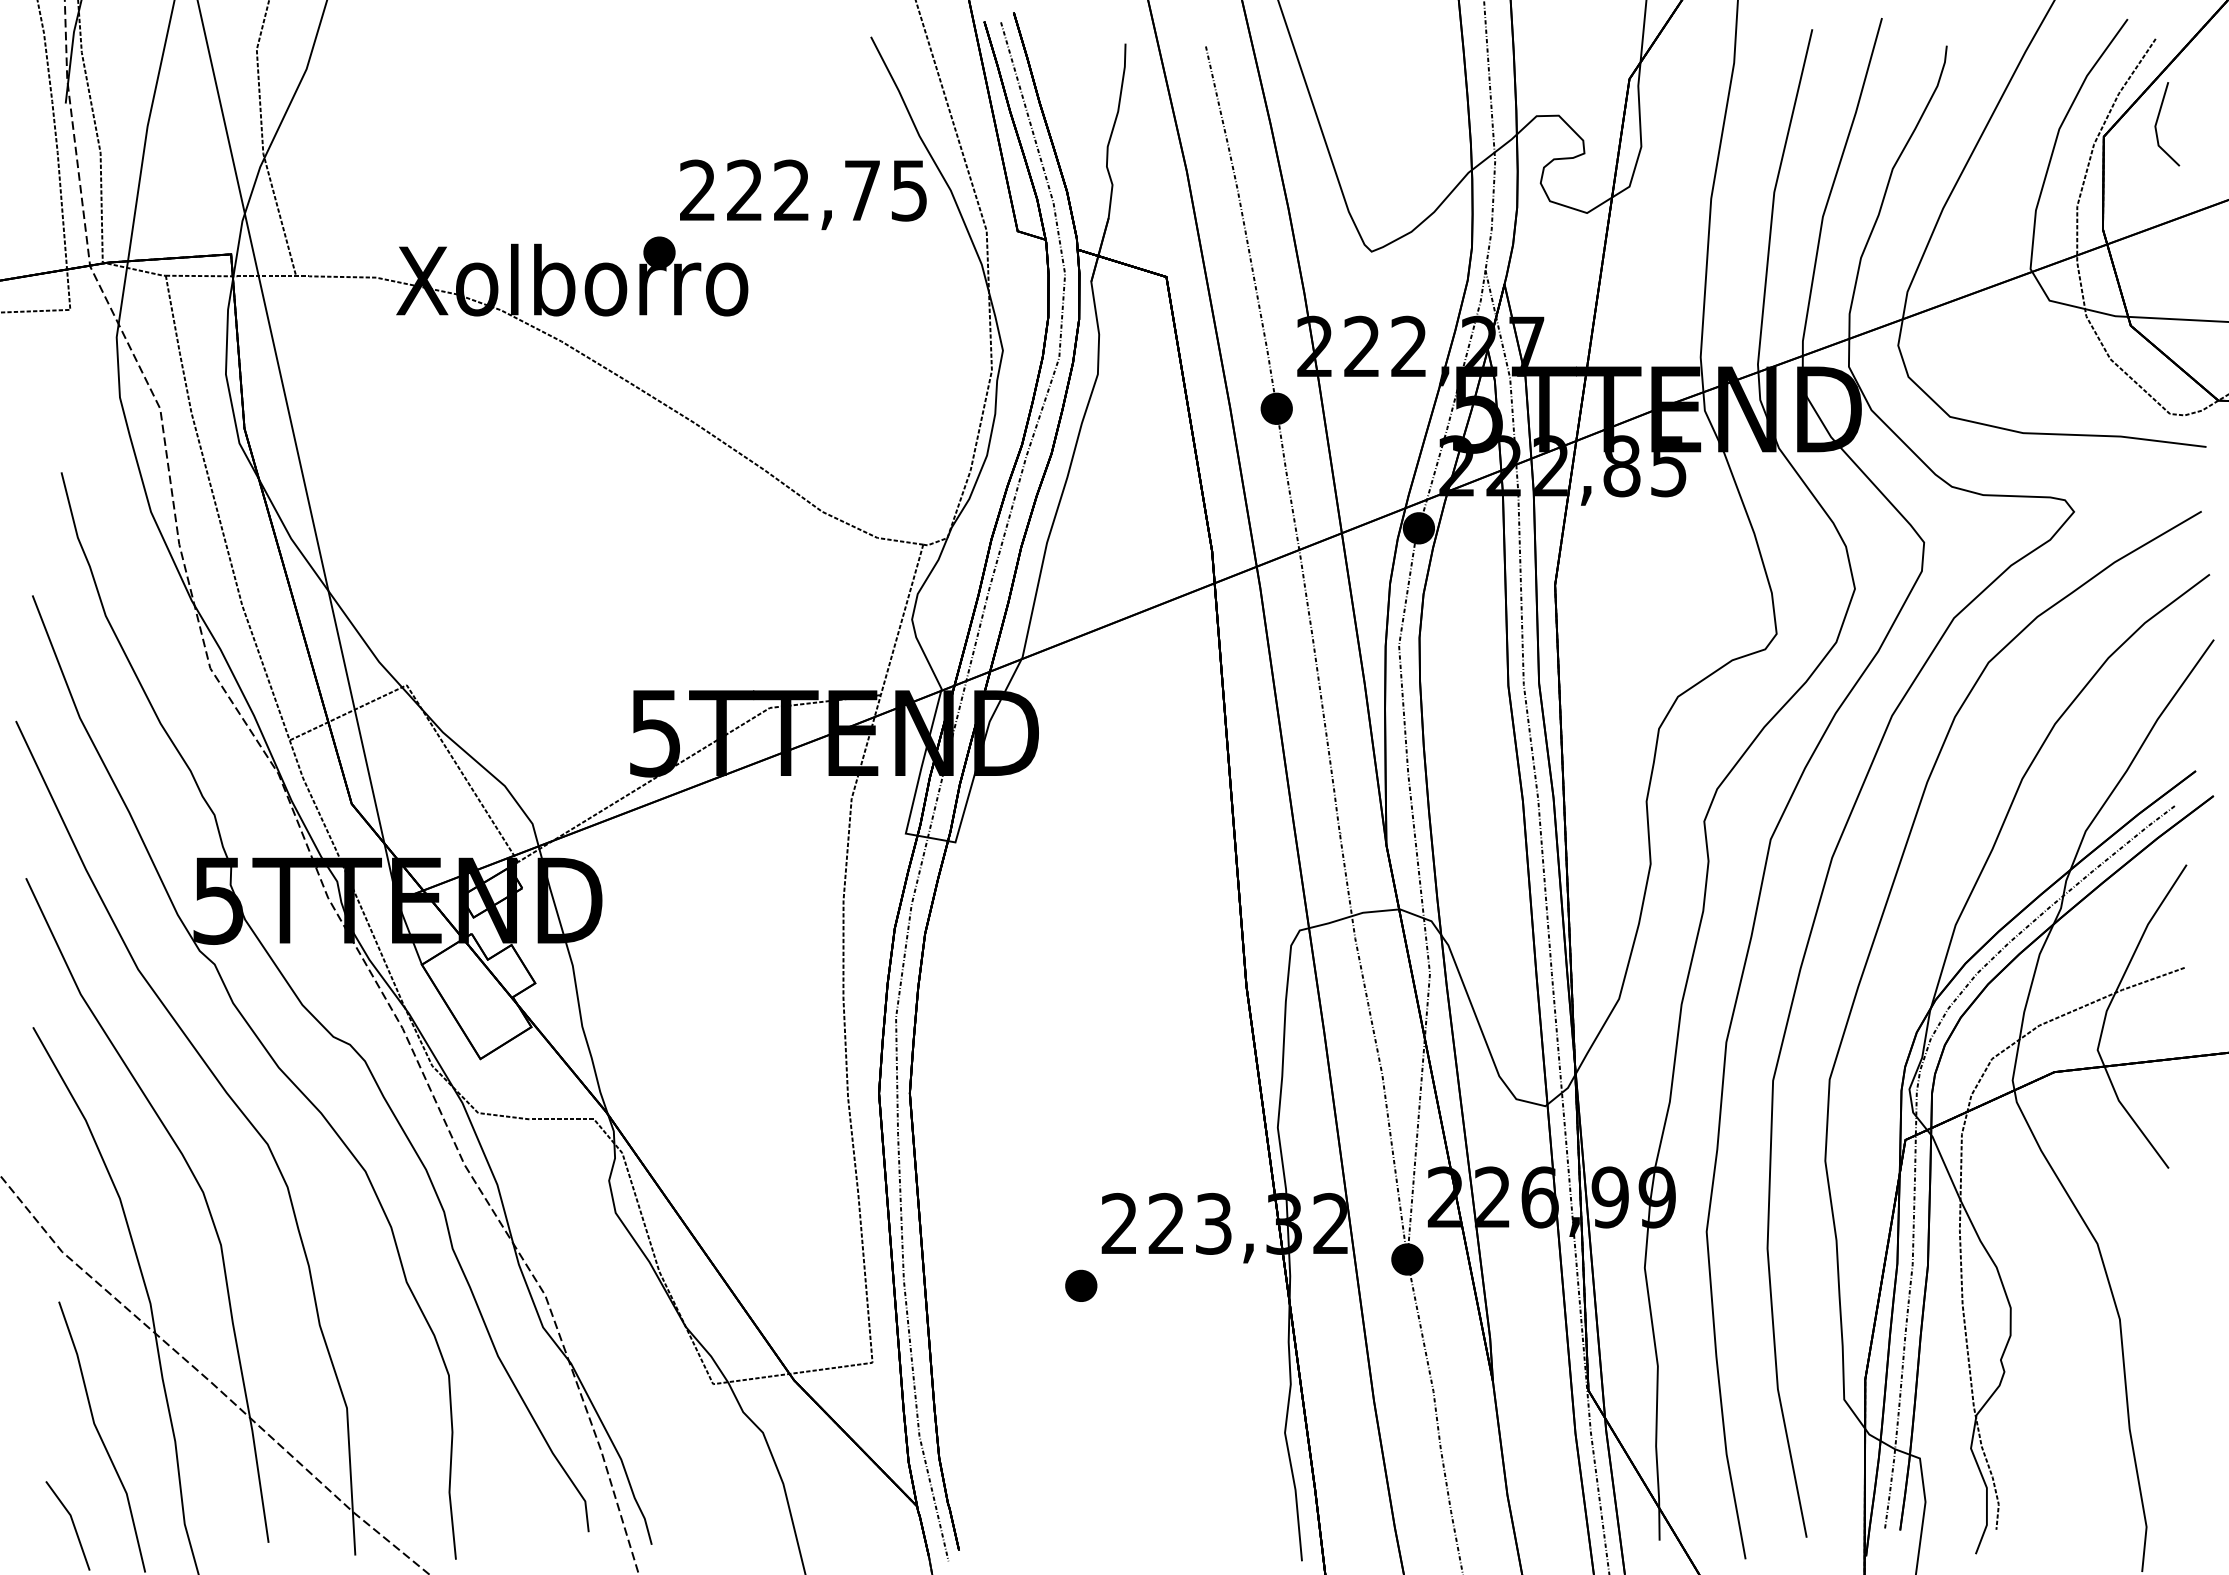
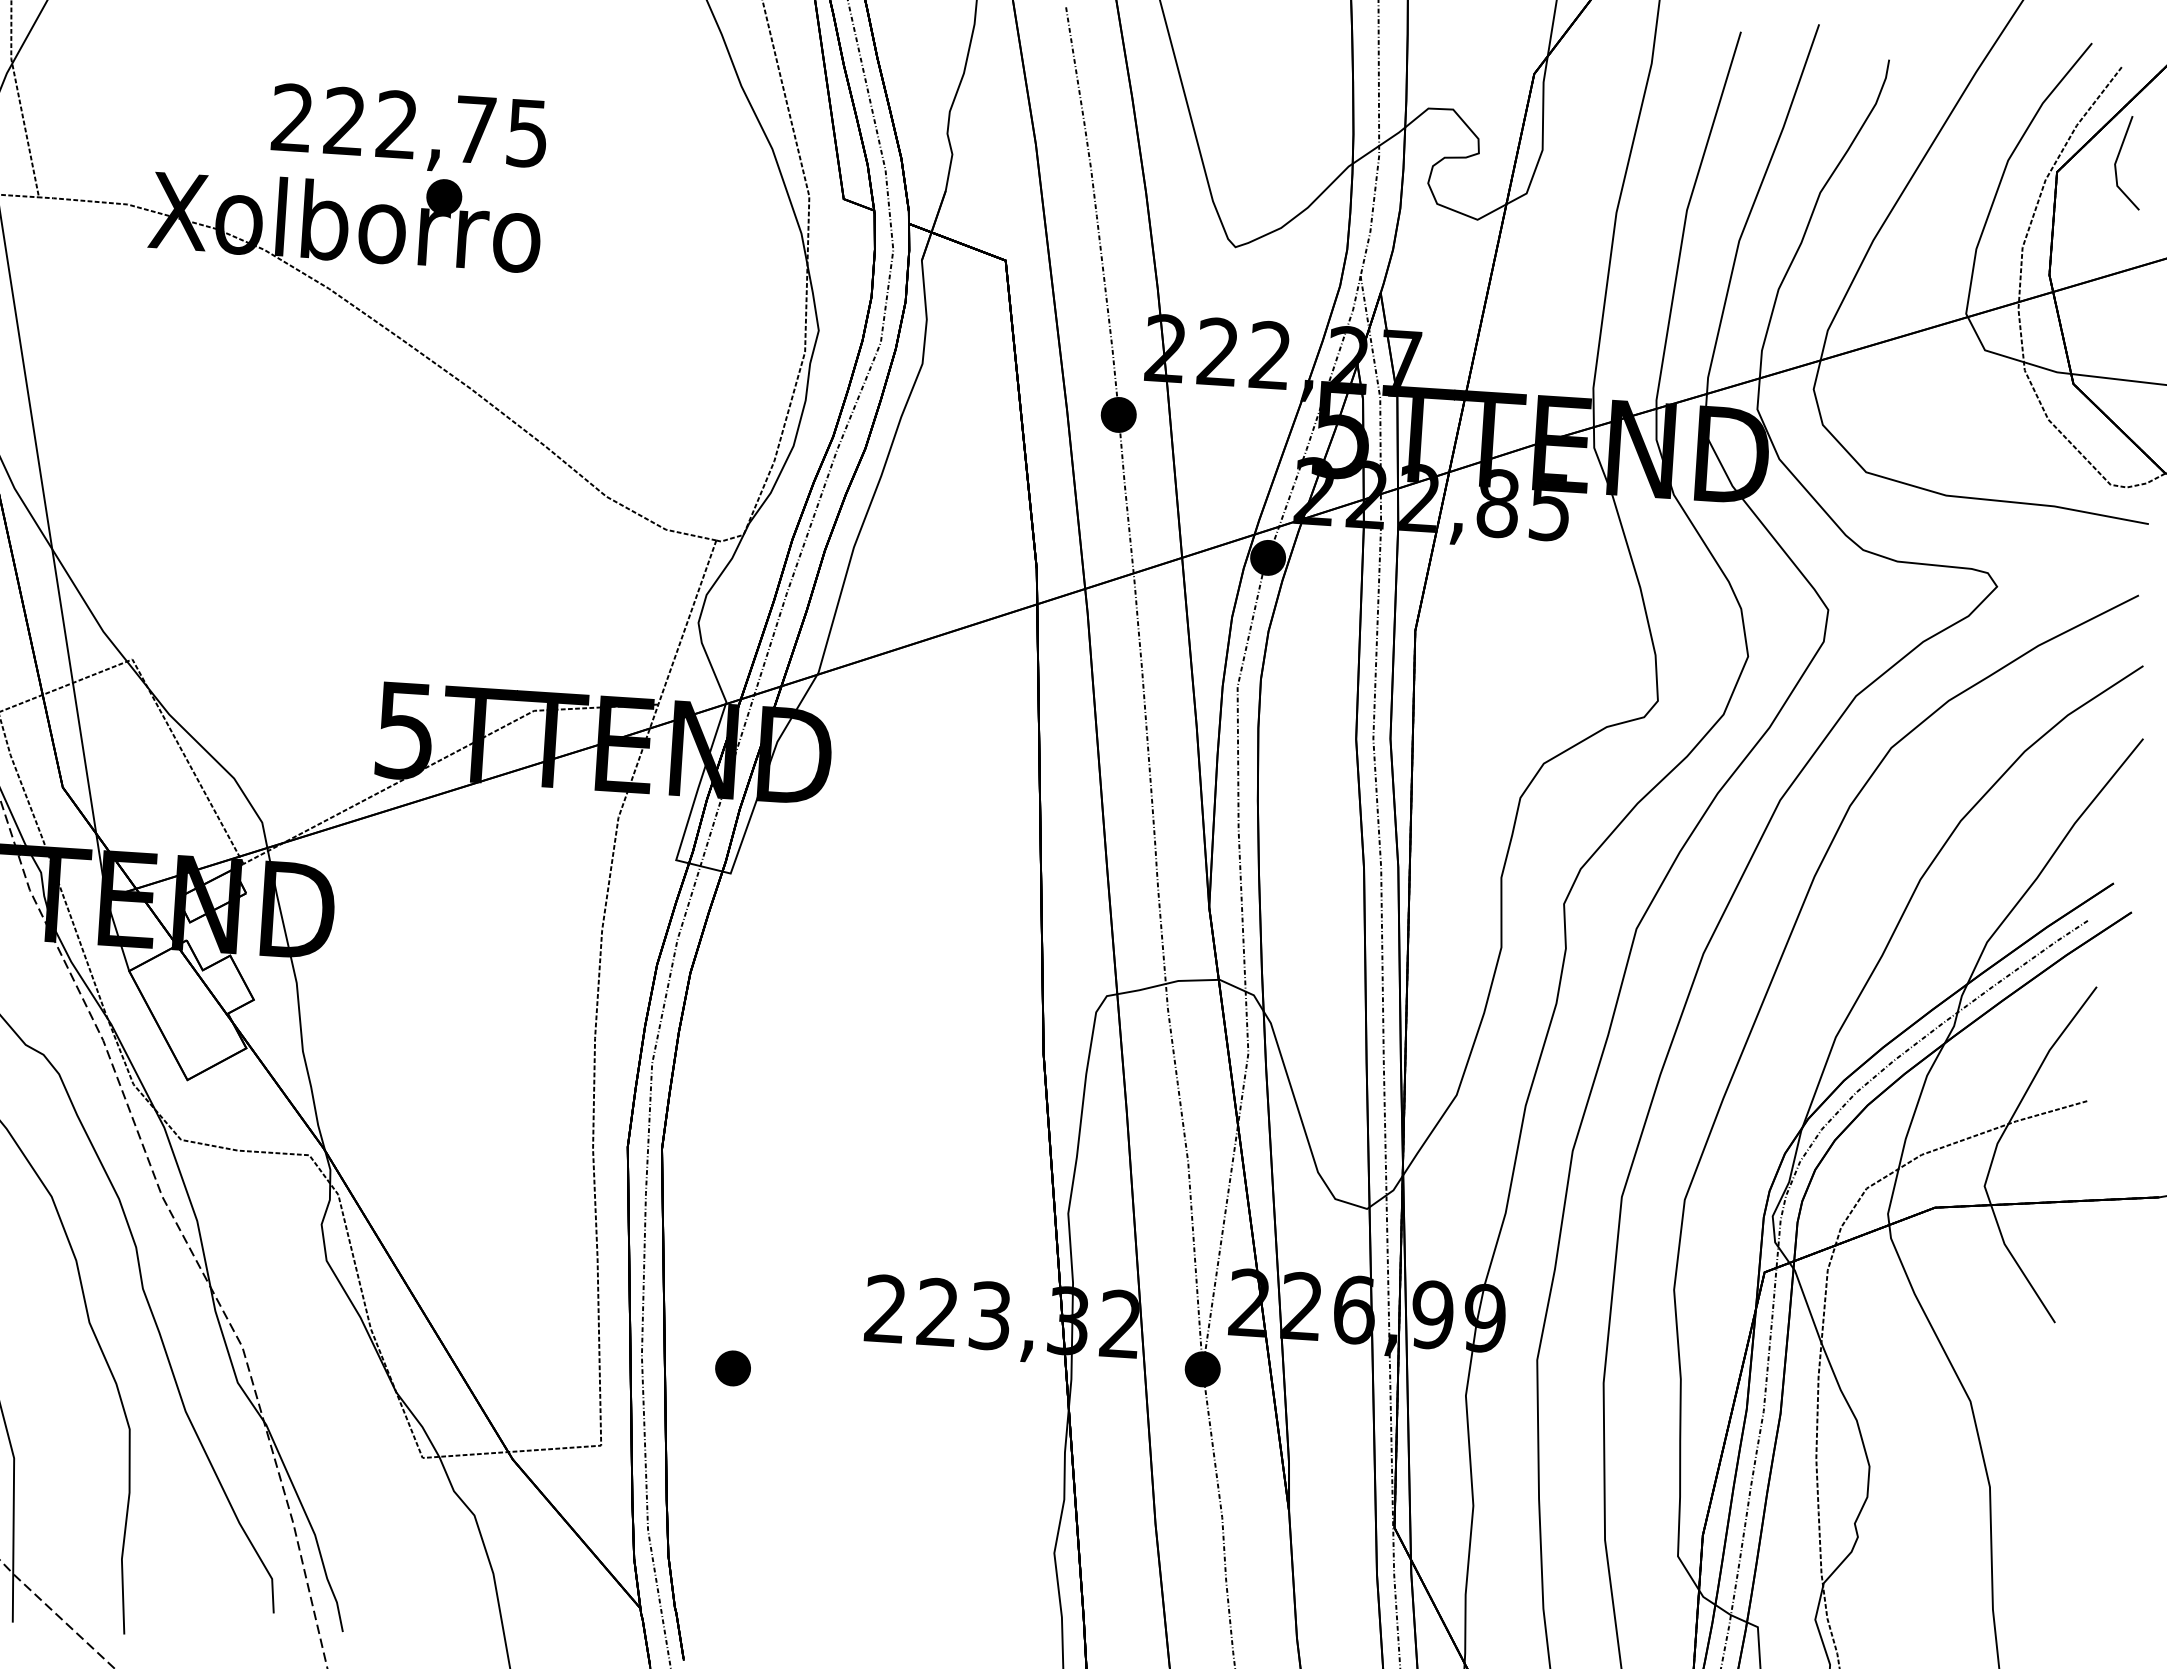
text: (803, 194) -> (409, 130), moved
part: (1081, 1285) -> (733, 1367), moved

